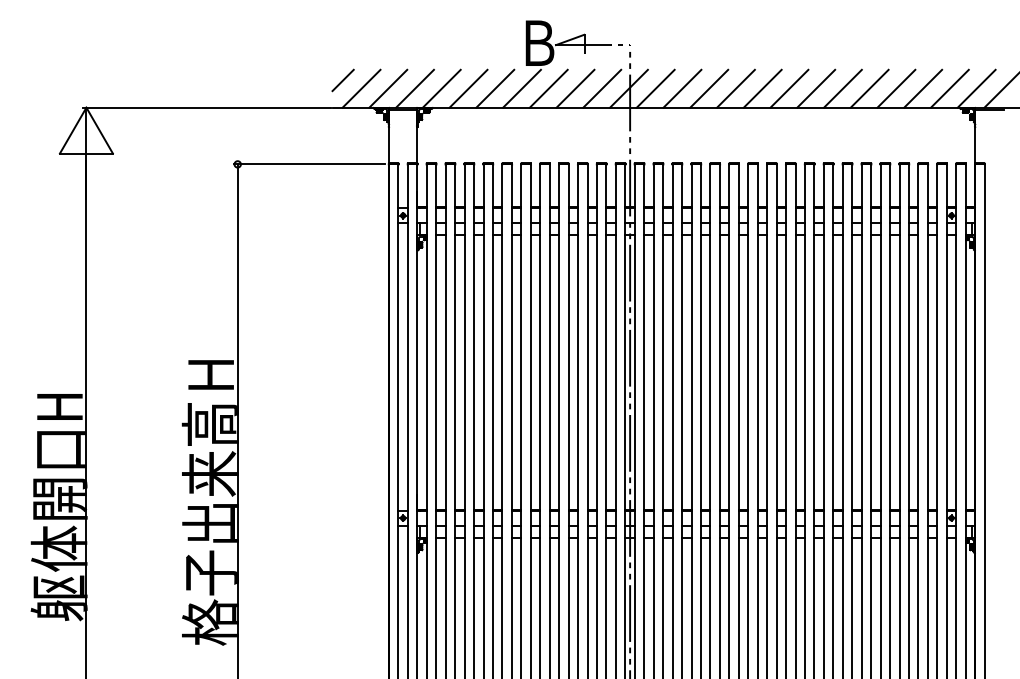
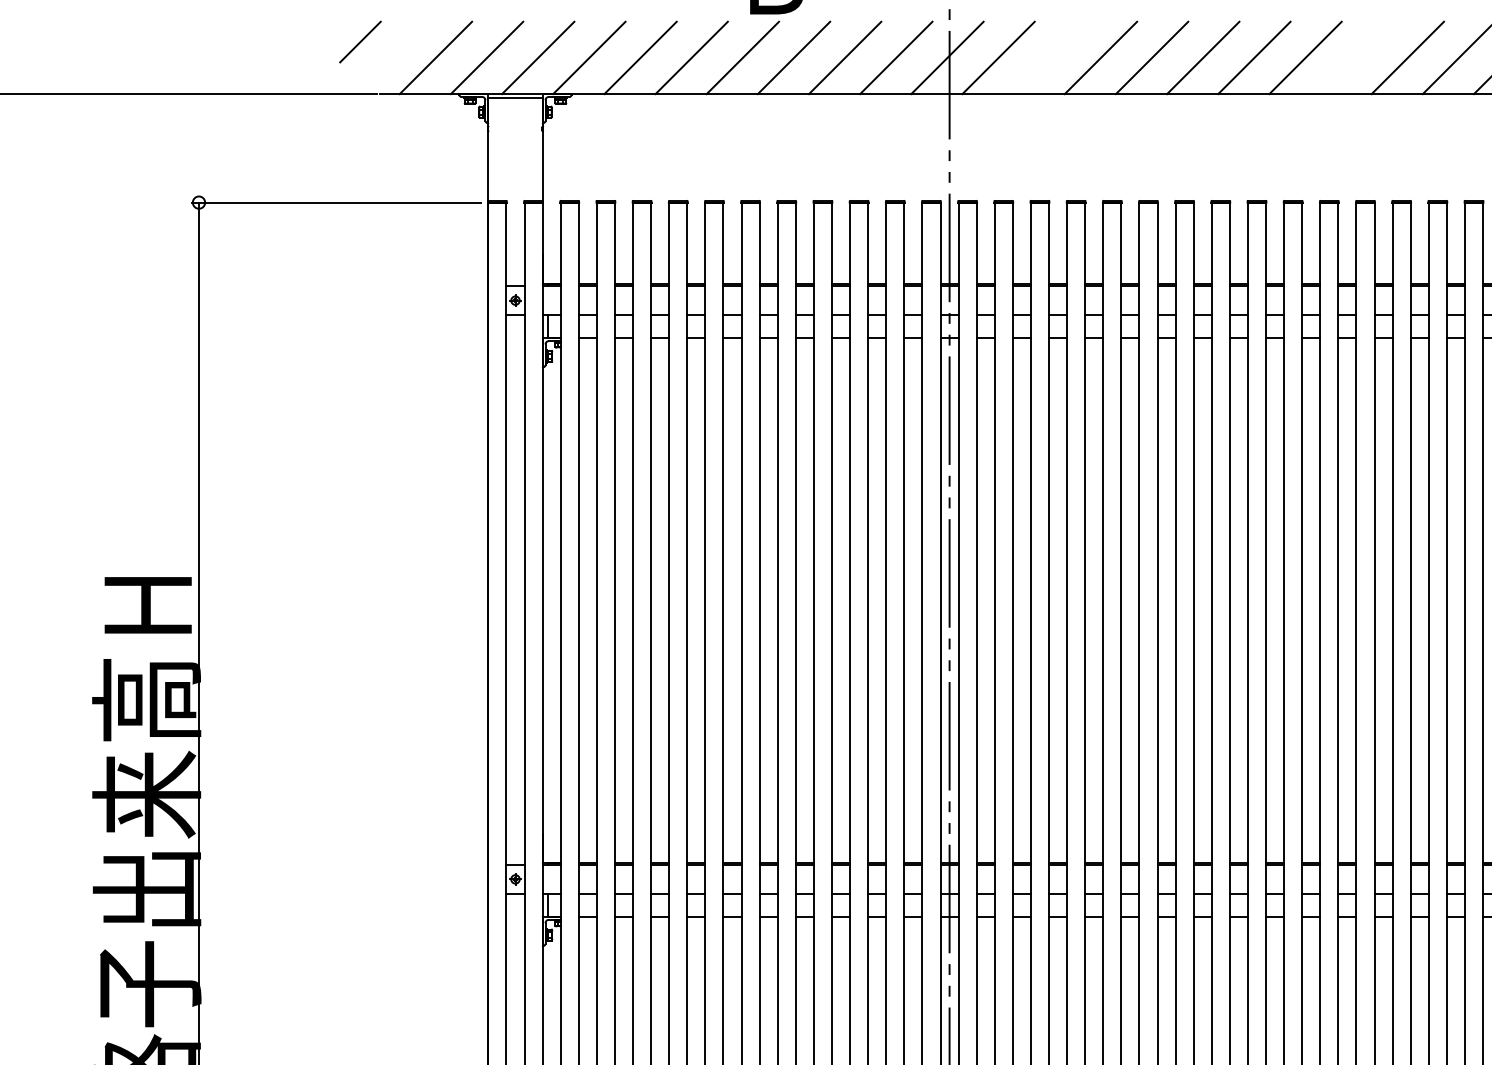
line: (342, 80) -> (359, 42), moved
line: (682, 88) -> (1049, 57), removed
line: (842, 88) -> (1355, 57), removed

